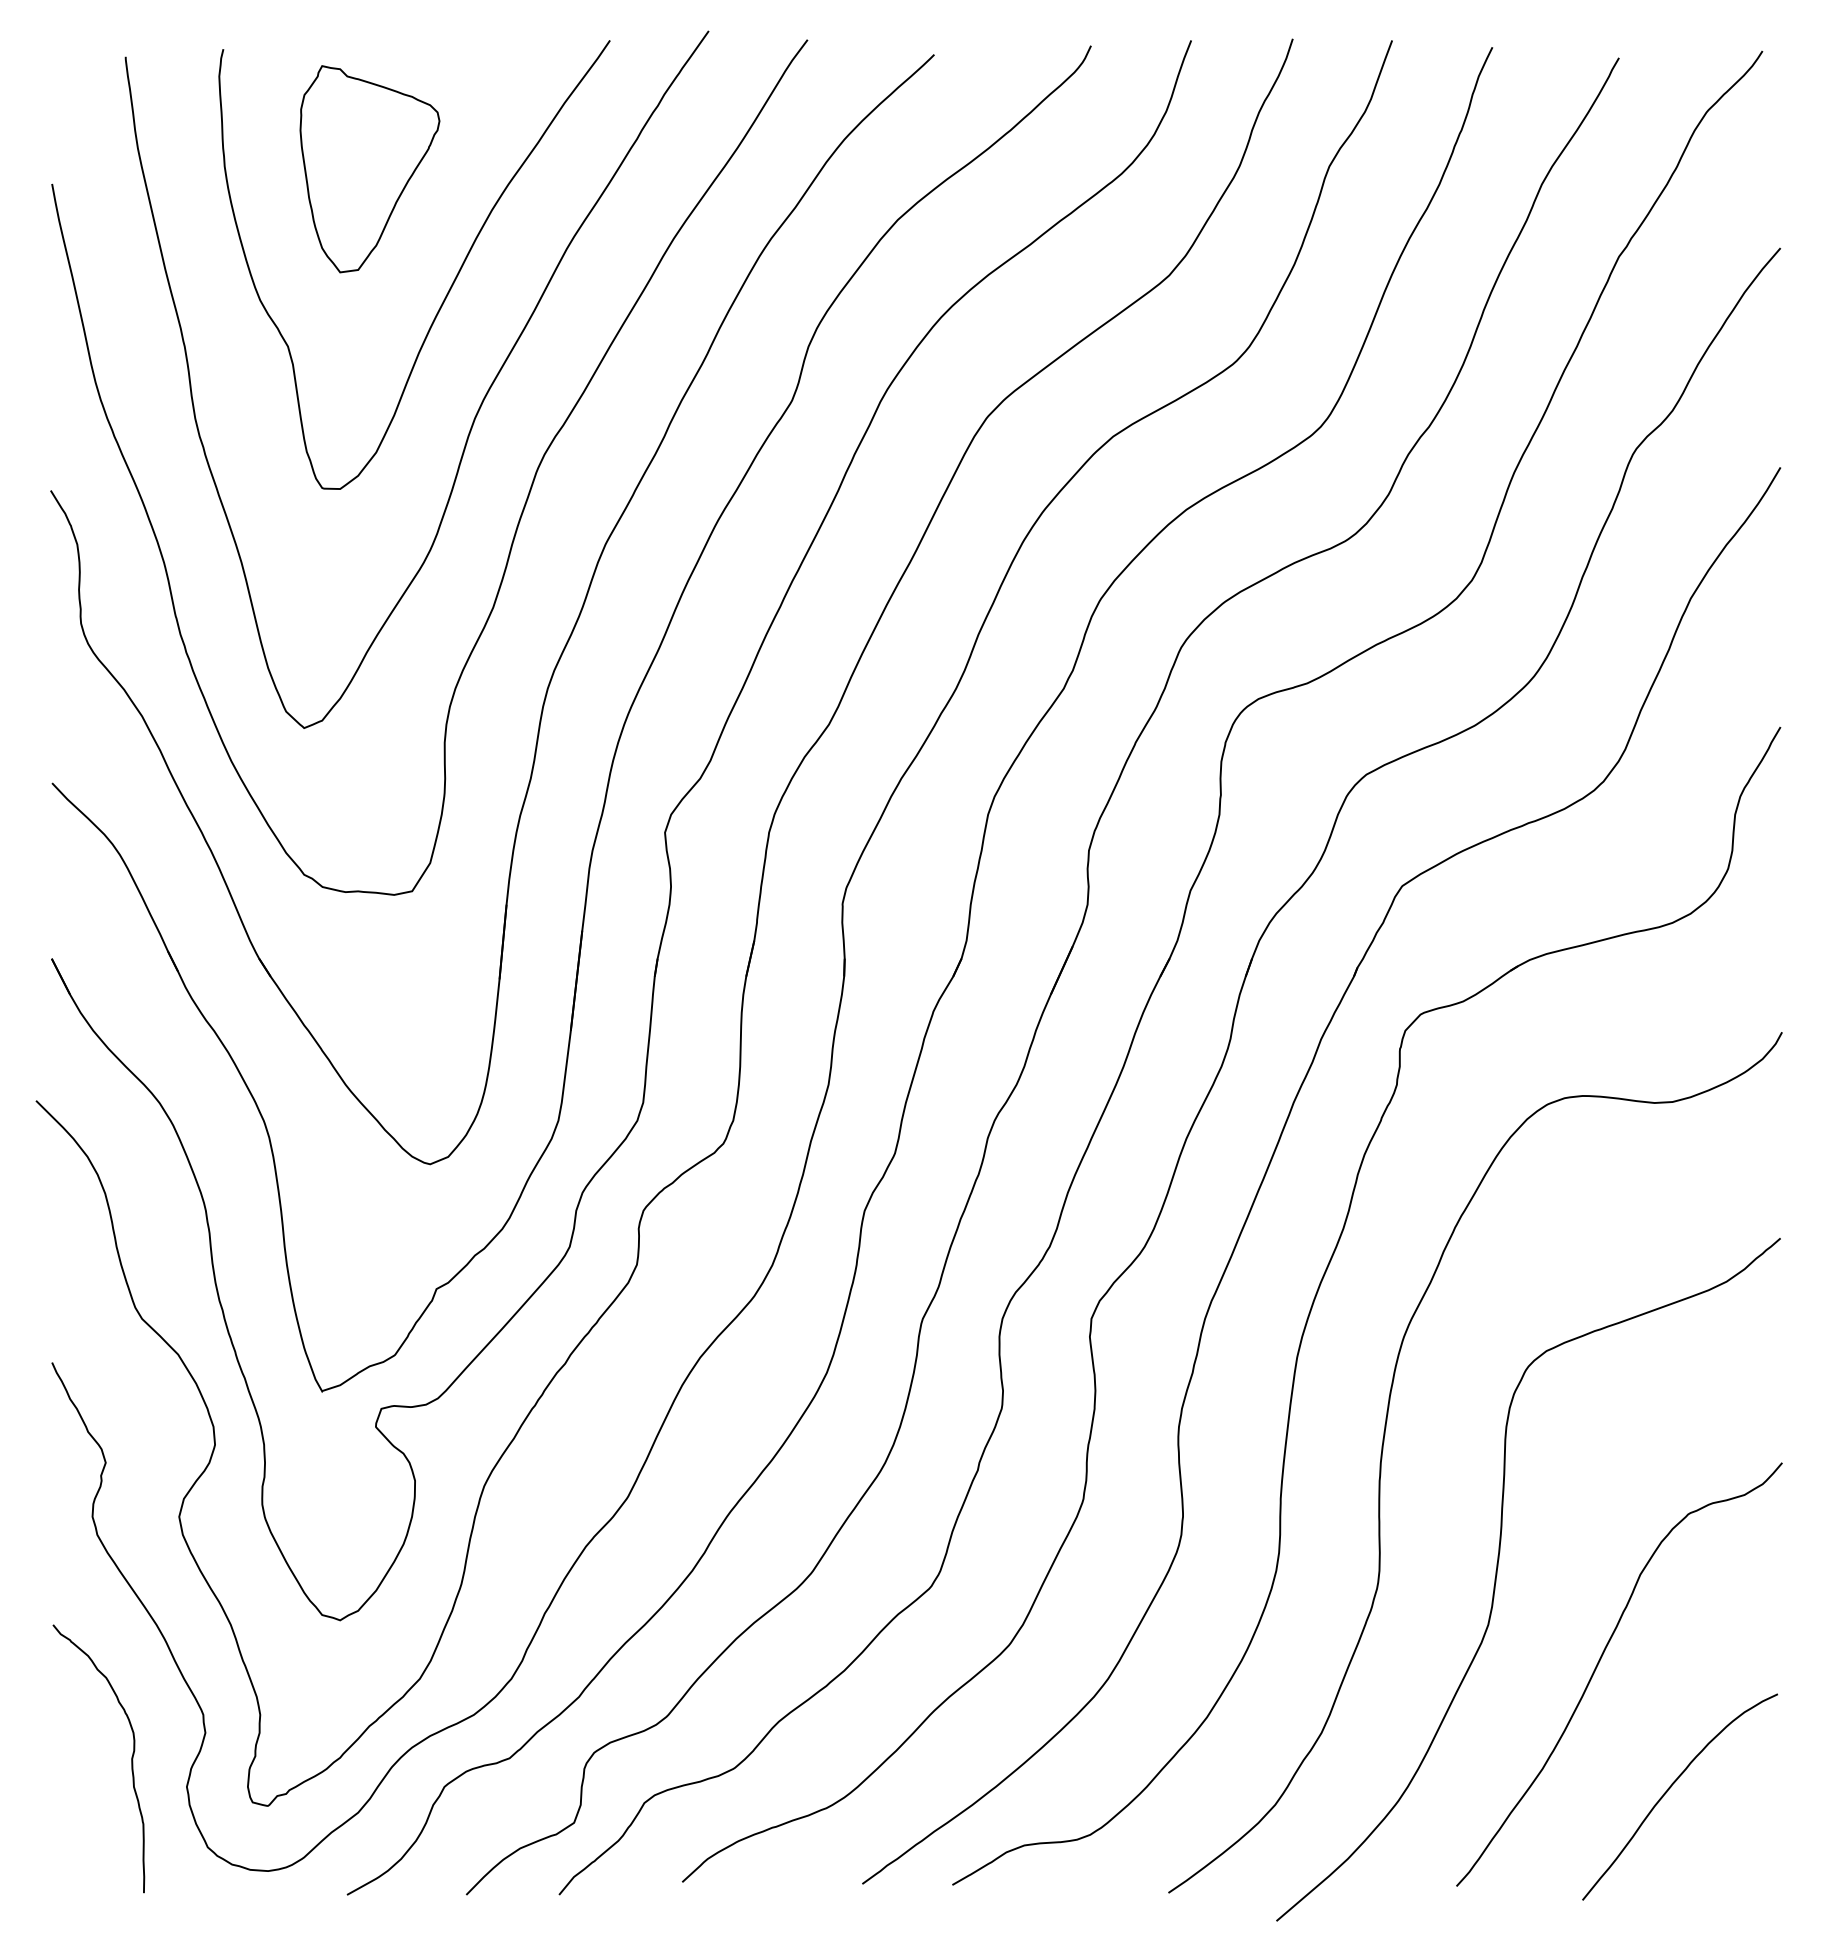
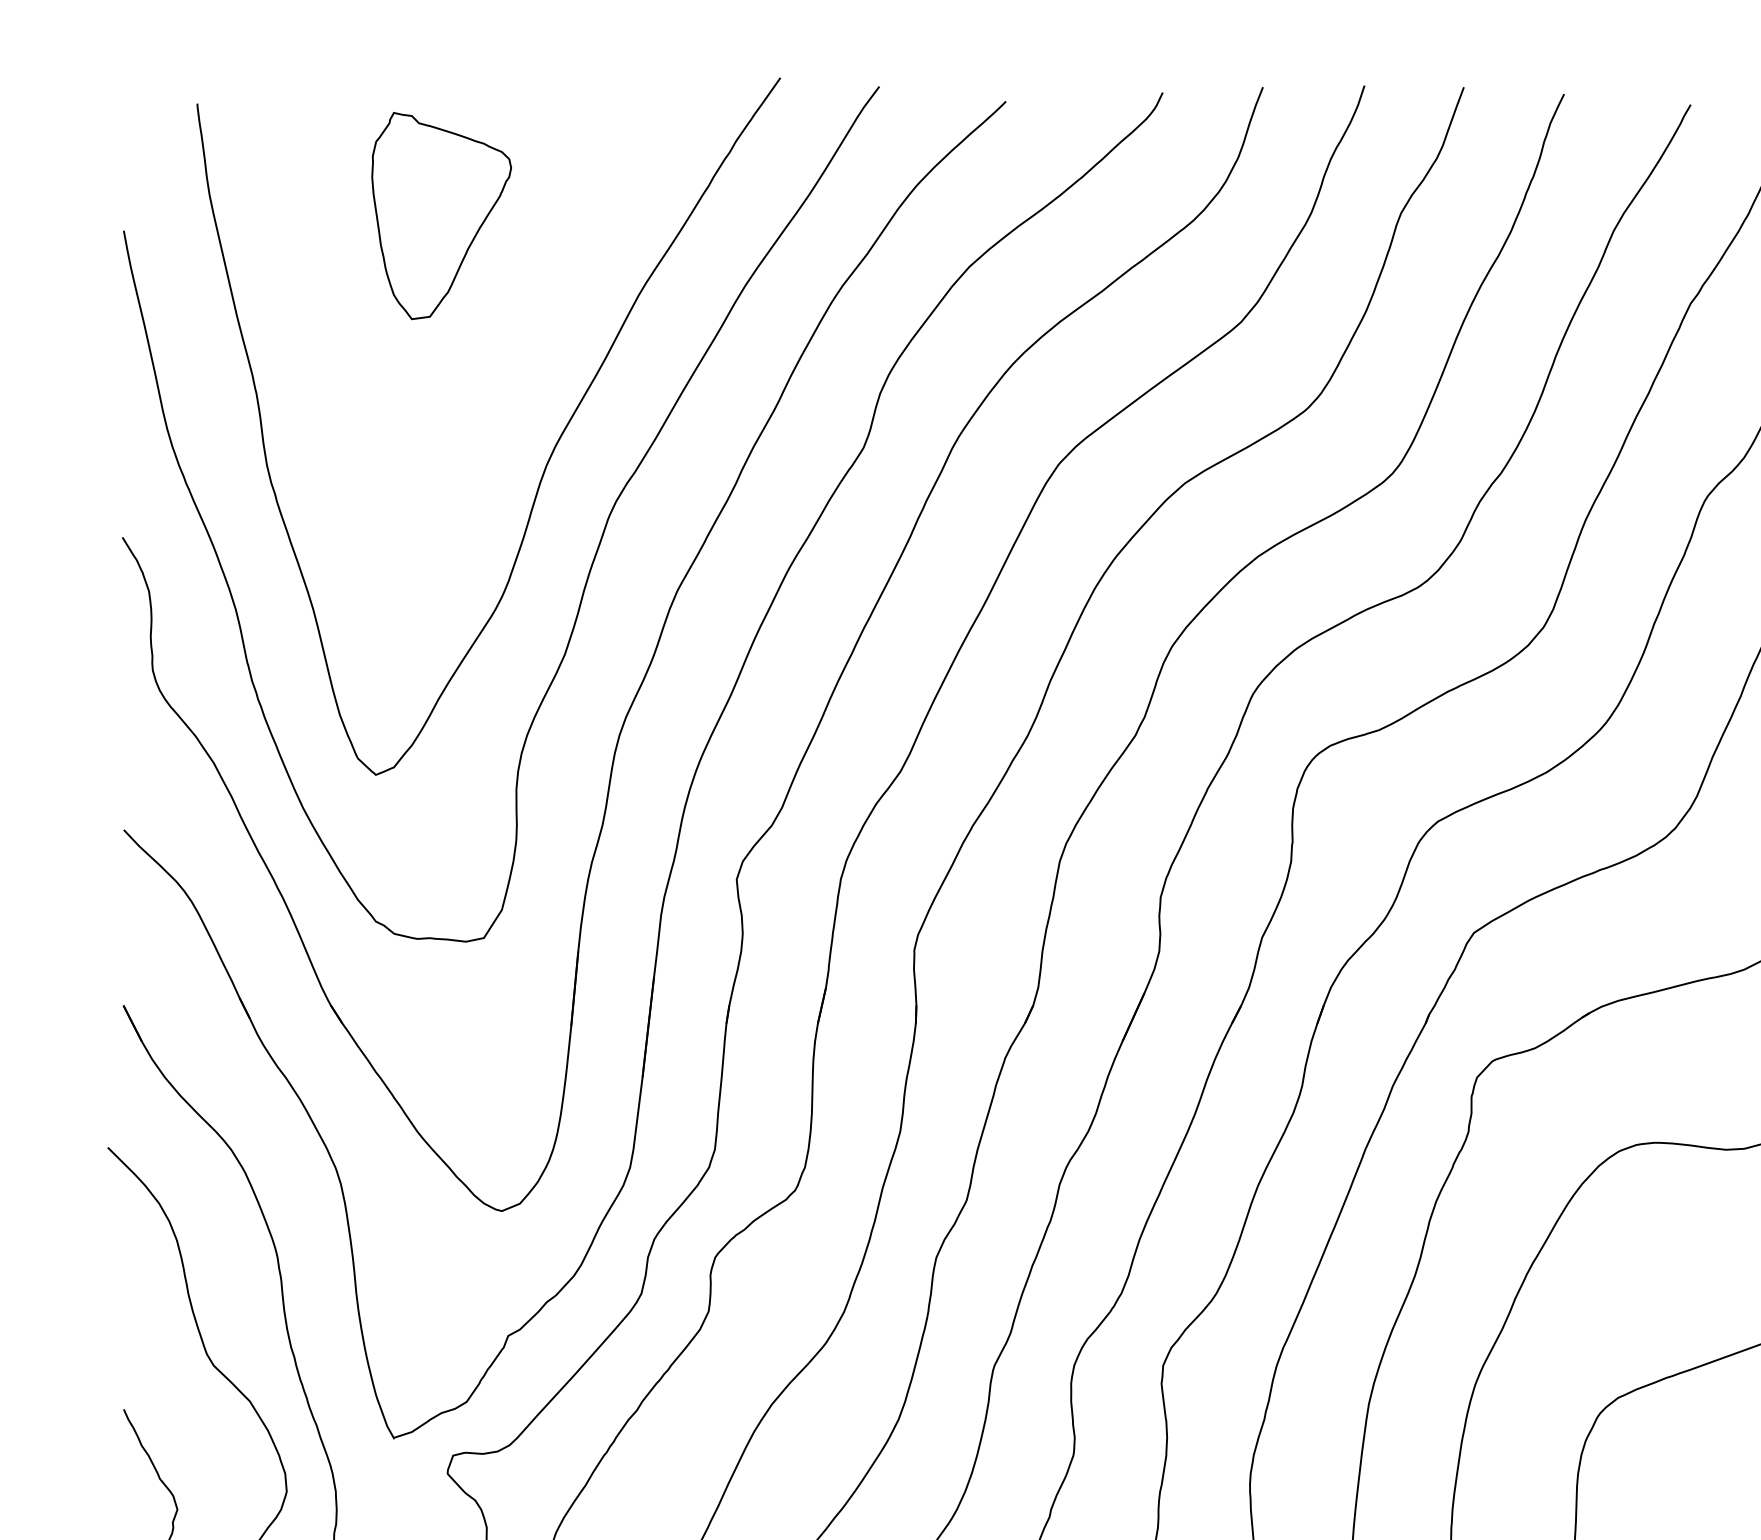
curve: (452, 282) -> (524, 329), removed

